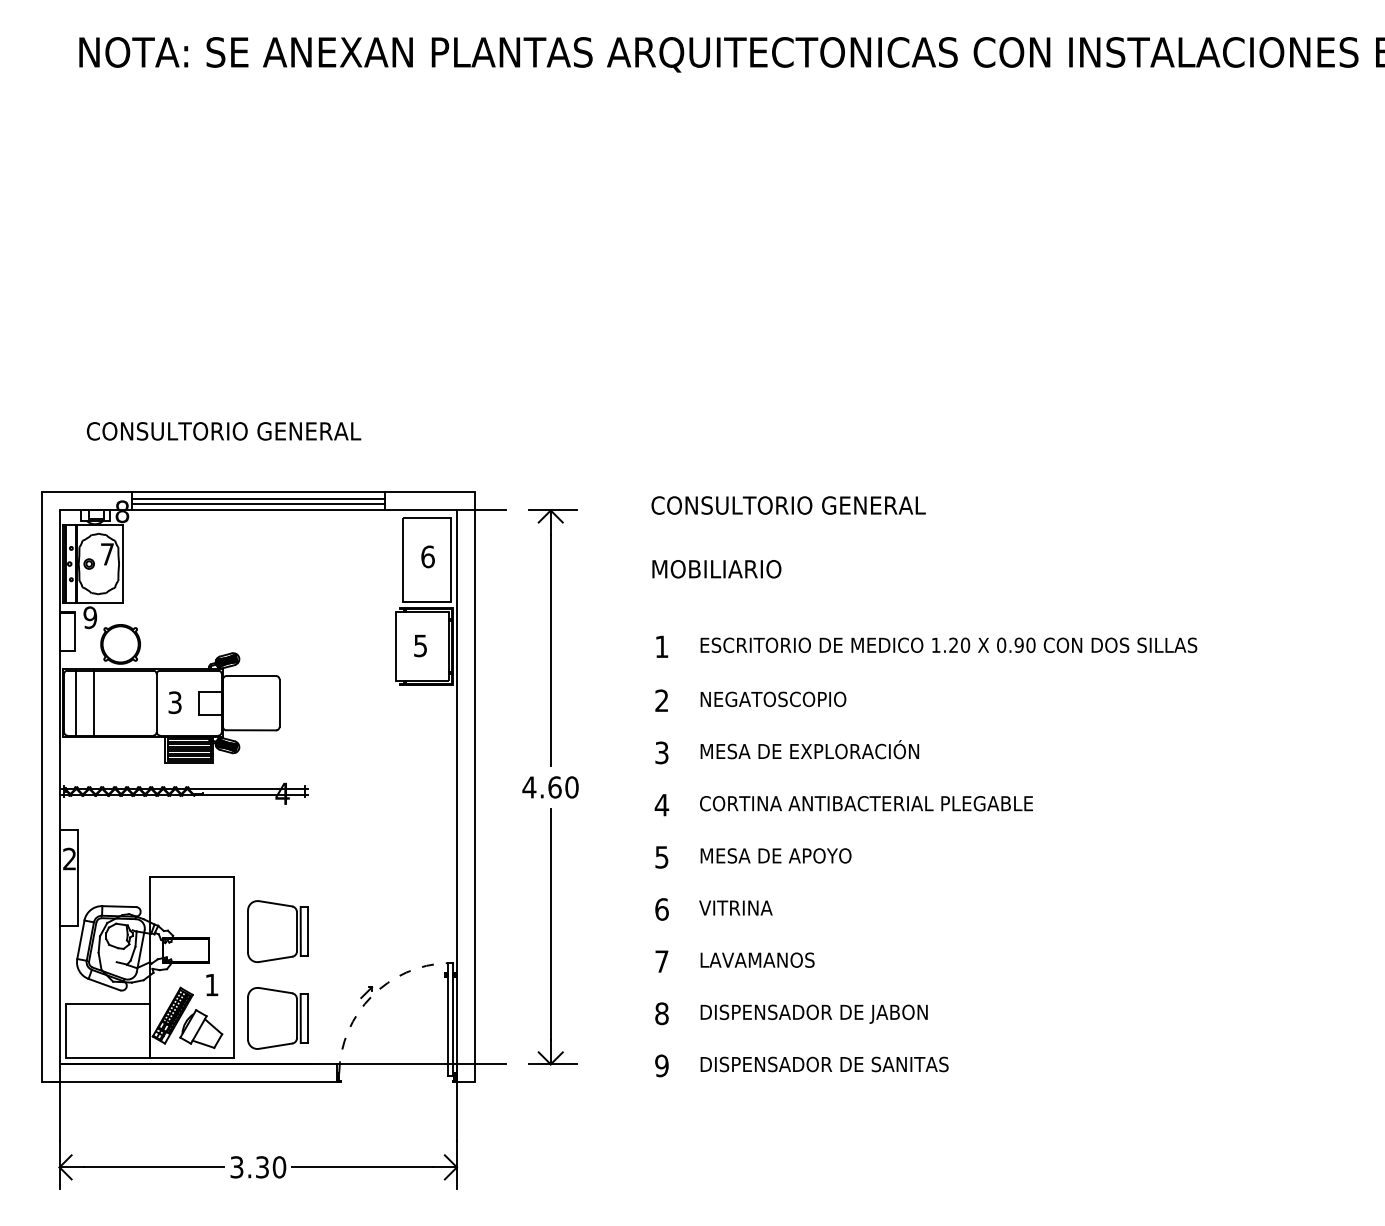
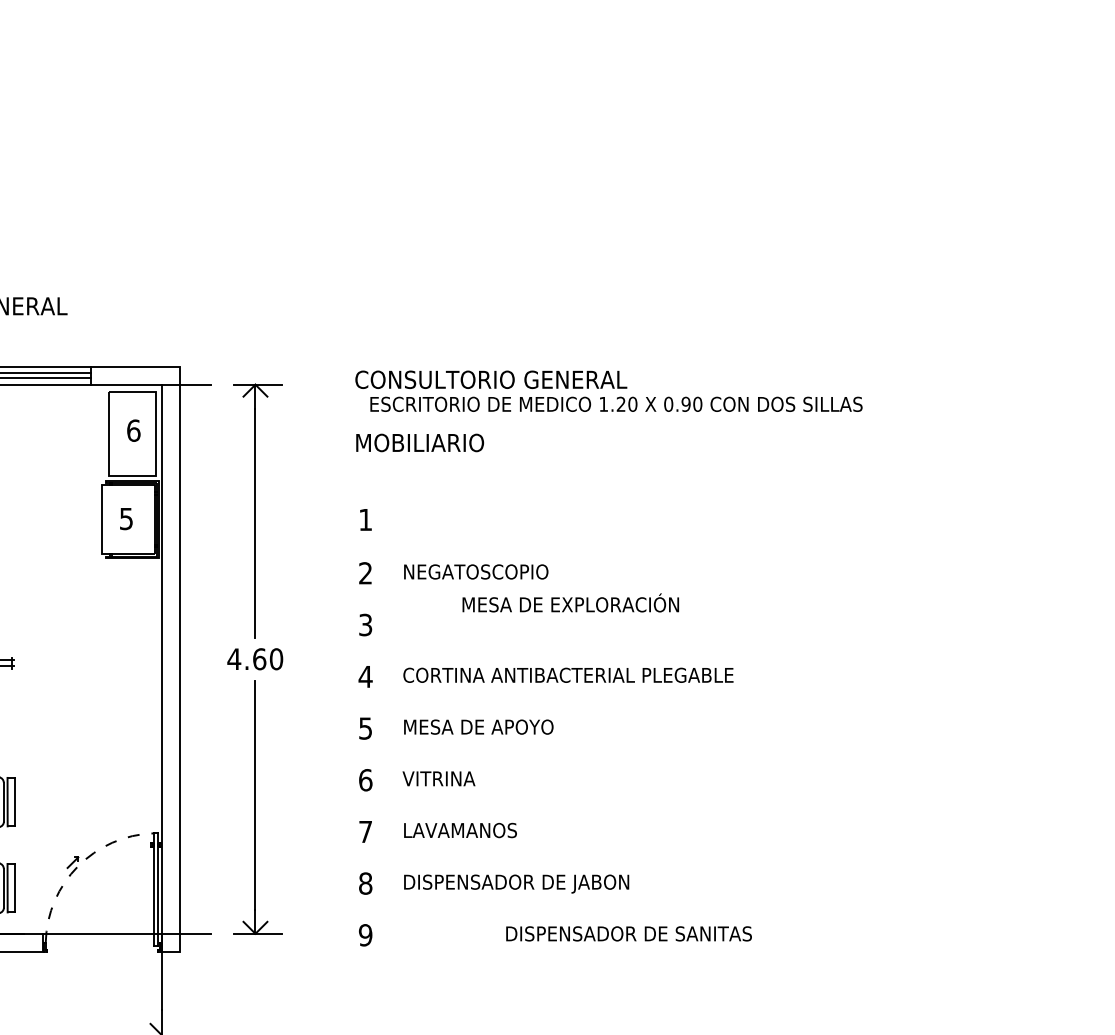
text: (948, 644) -> (616, 403), moved
text: (809, 749) -> (570, 602), moved
text: (824, 1064) -> (628, 933), moved

